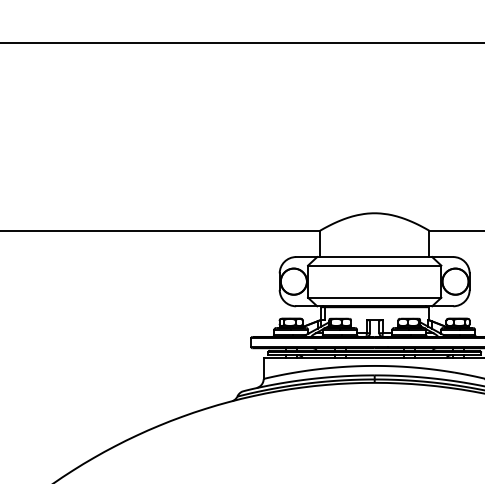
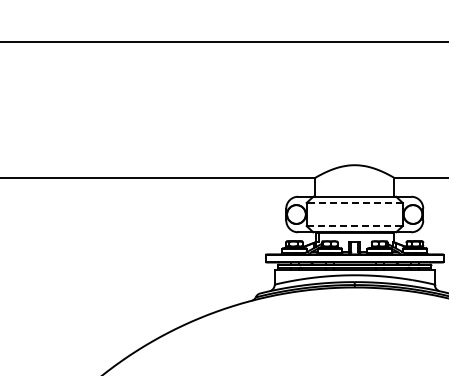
line: (374, 264) -> (354, 202), solid -> dashed
line: (375, 298) -> (355, 226), solid -> dashed

